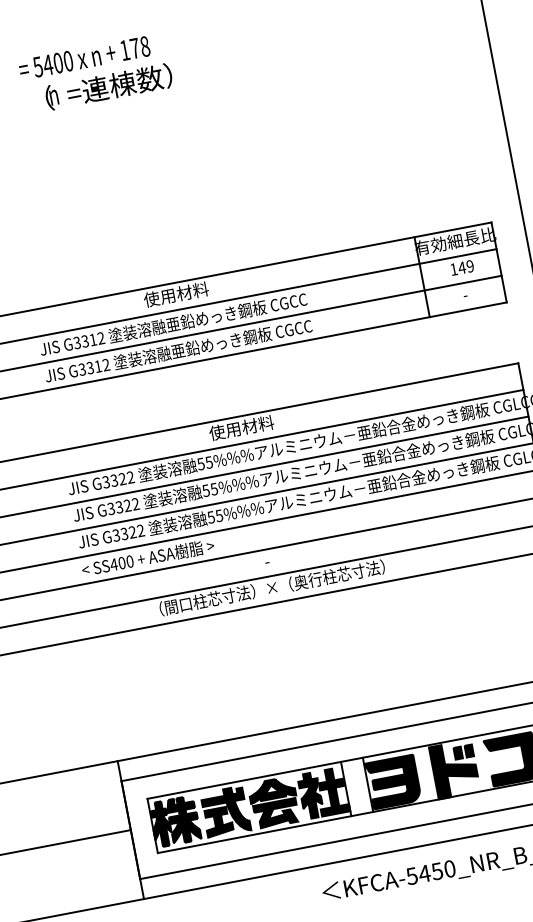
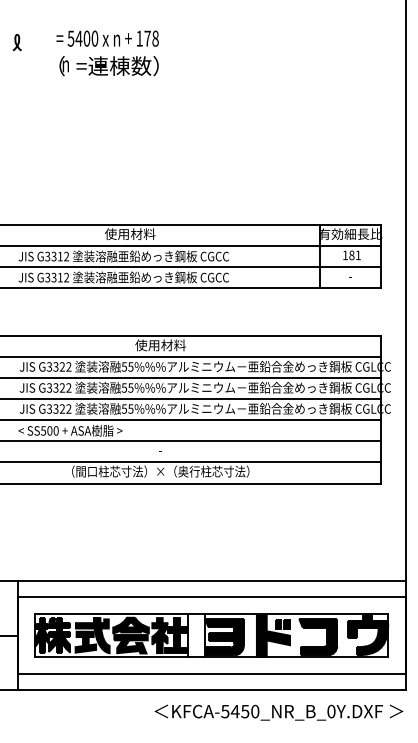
text: (84, 57) -> (107, 38), moved
text: (465, 267) -> (354, 255), 149 -> 181
text: (113, 564) -> (43, 430), SS400 -> SS500

